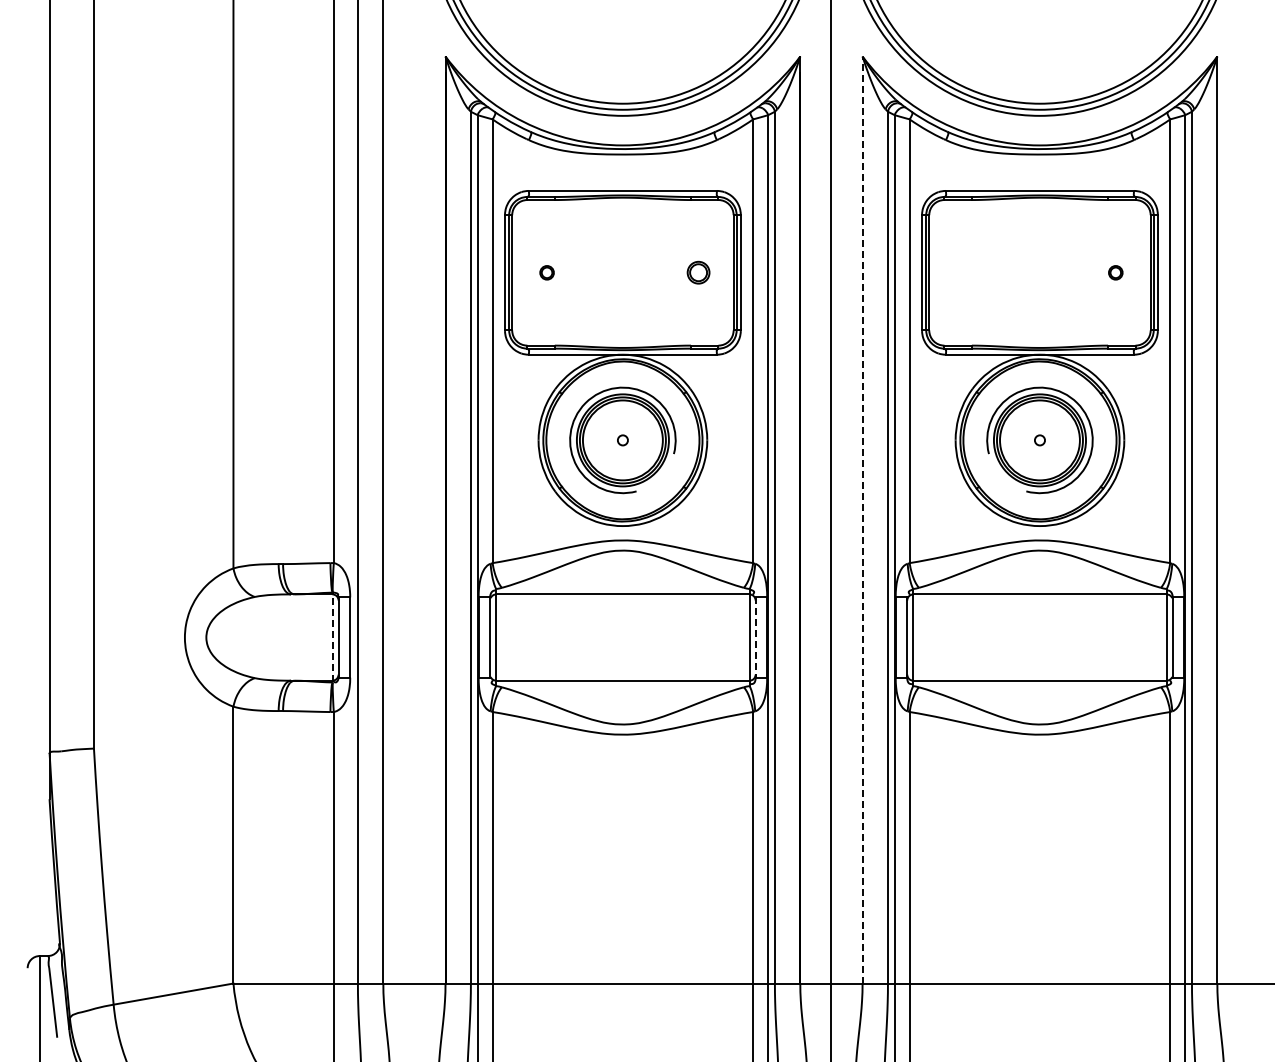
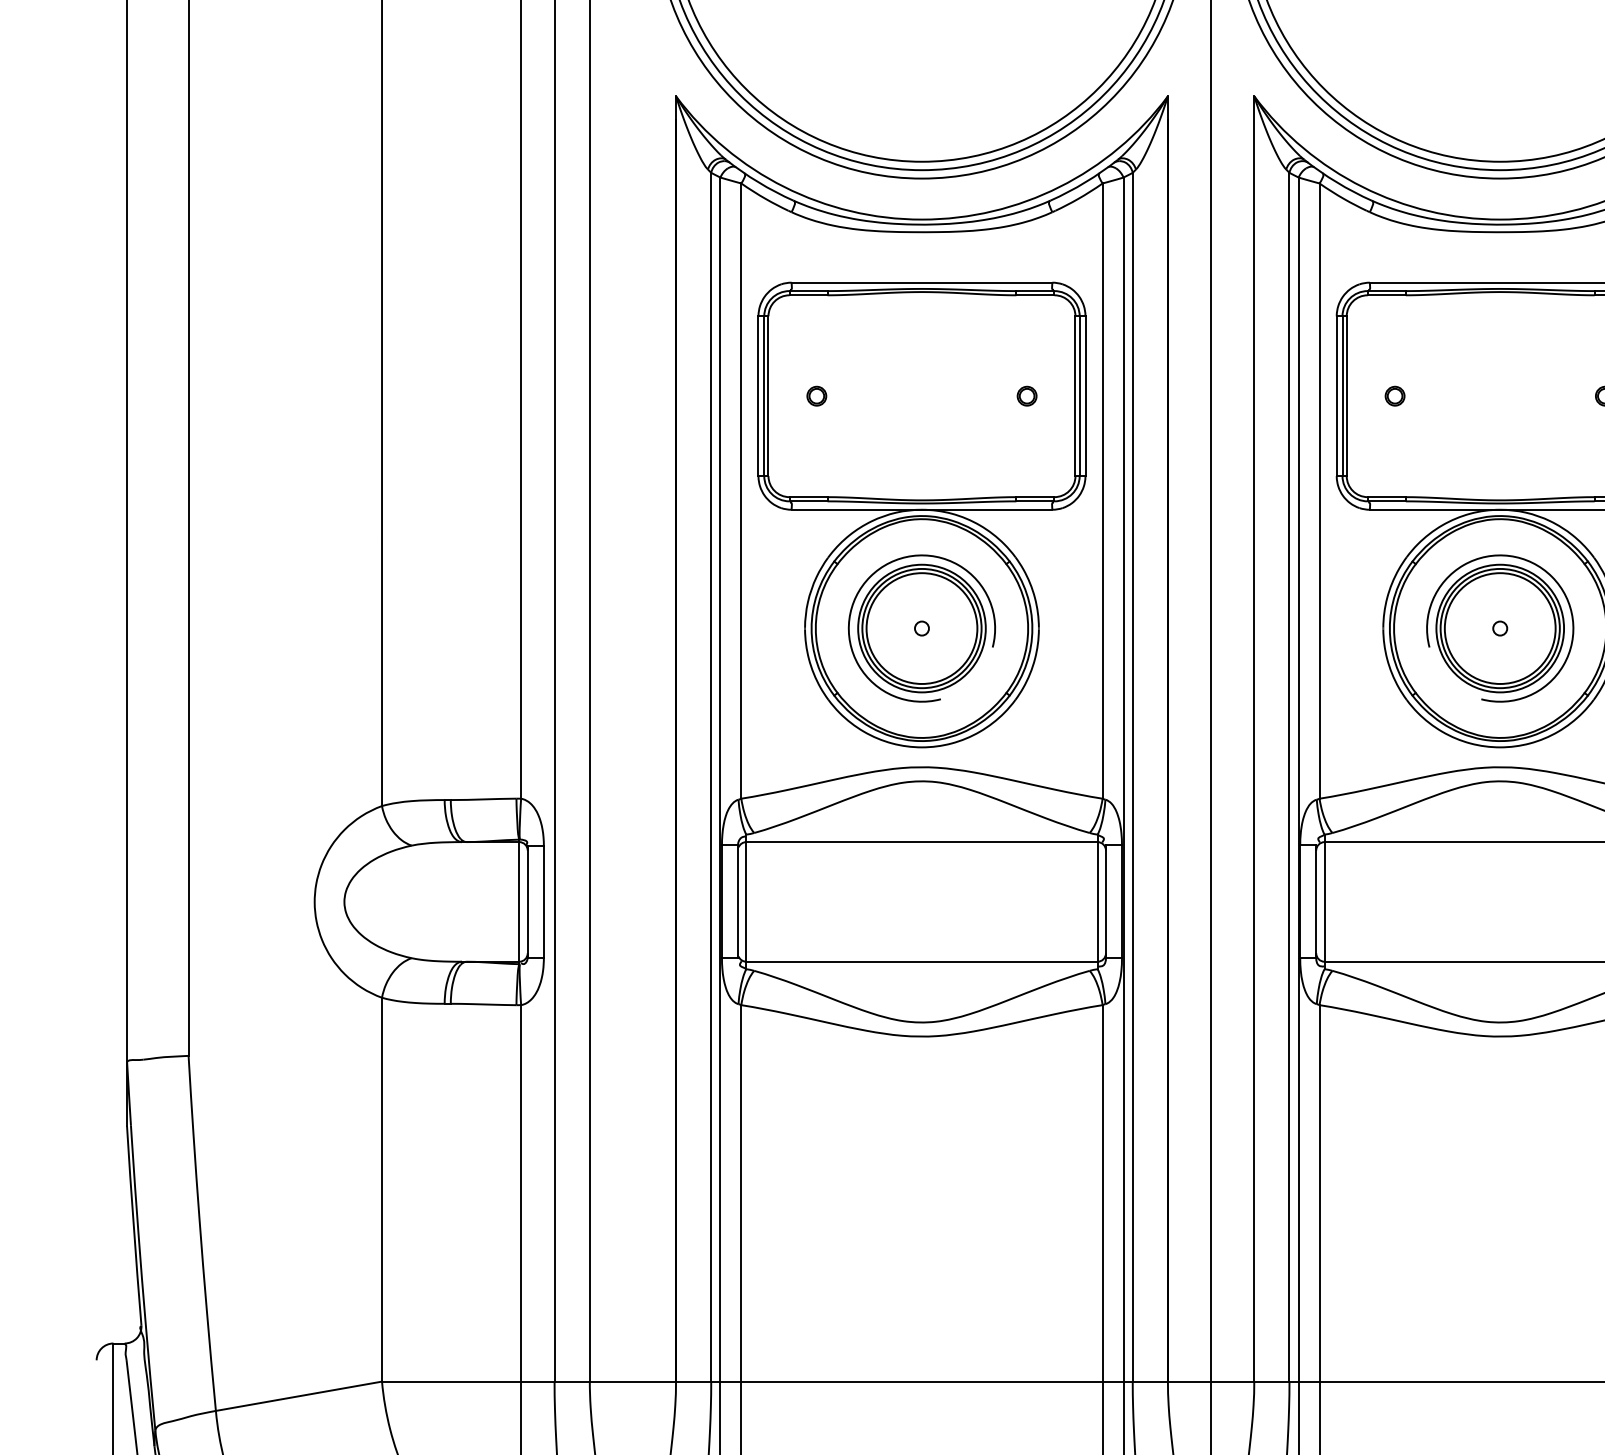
circle: (698, 272) -> (1026, 395), size x0.62
circle: (963, 272) -> (1394, 395), added
line: (862, 520) -> (1254, 739), dashed -> solid
line: (332, 637) -> (519, 901), dashed -> solid
line: (755, 637) -> (1105, 901), dashed -> solid

